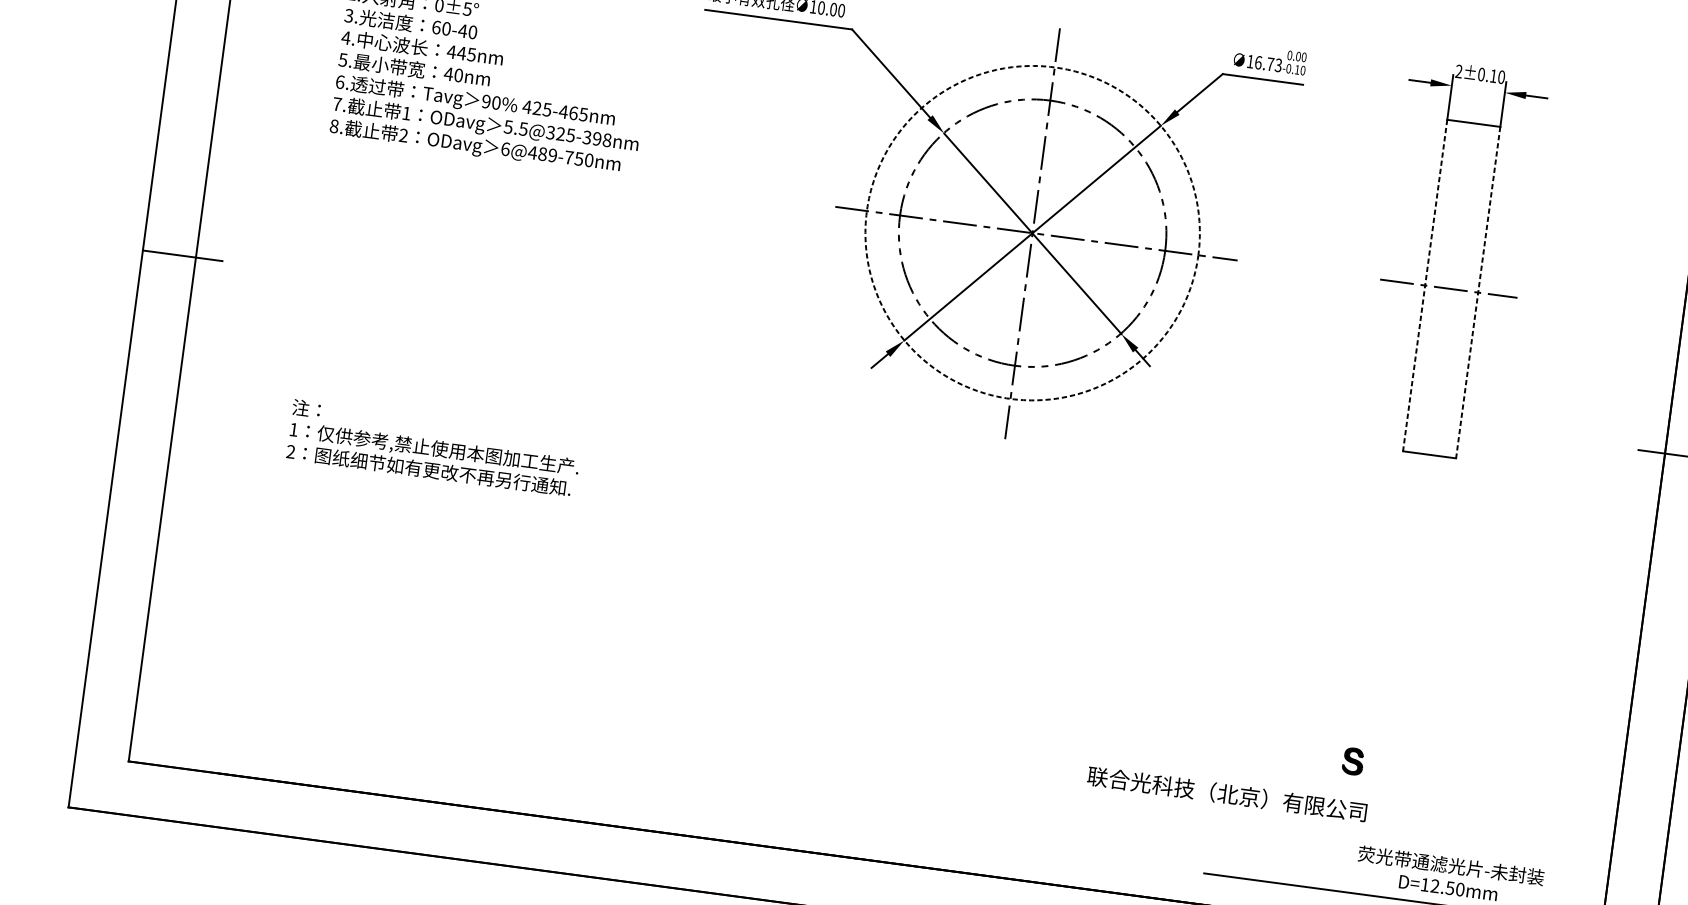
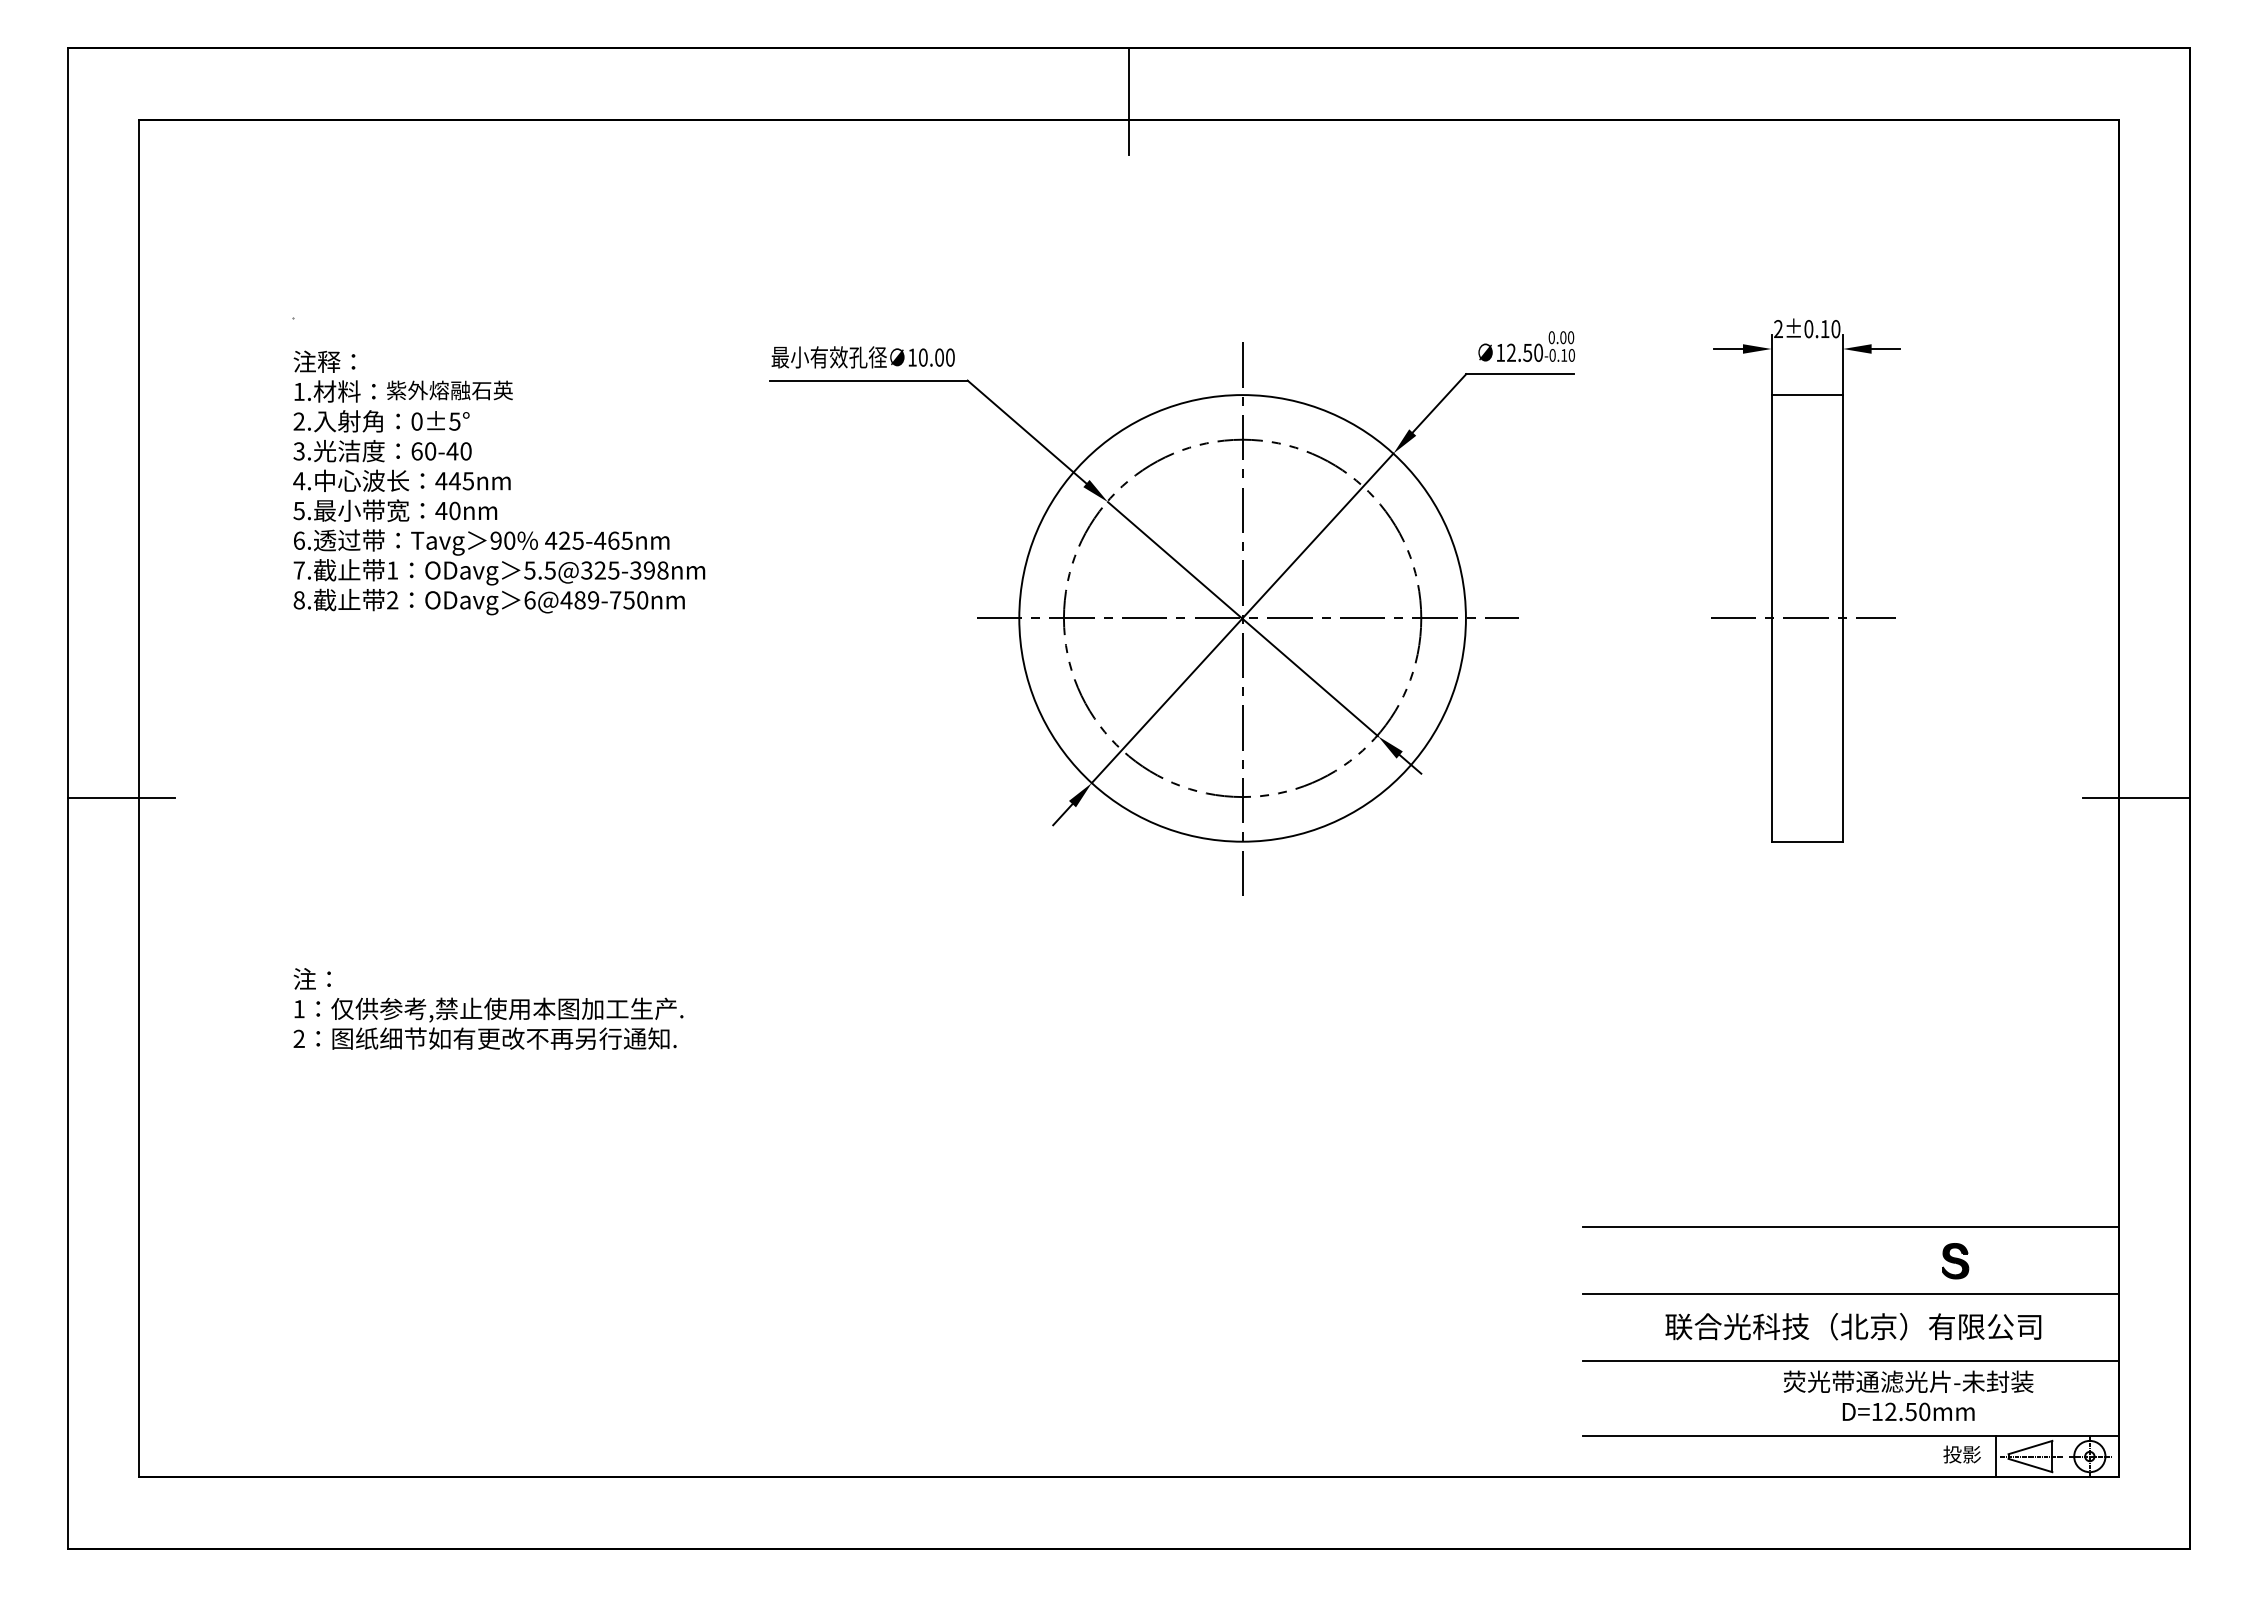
text: (1268, 63) -> (1524, 352), 16.73 -> 12.50
circle: (1032, 233) -> (1242, 618), dashed -> solid
line: (1425, 285) -> (1771, 618), dashed -> solid
line: (1478, 292) -> (1843, 618), dashed -> solid
line: (1423, 745) -> (1850, 1227), added
part: (1353, 761) -> (1955, 1261), moved
text: (1227, 794) -> (1853, 1326), moved
line: (1416, 794) -> (1850, 1293), added
line: (1410, 844) -> (1850, 1360), added

